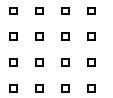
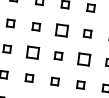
part: (65, 36) -> (62, 29), size x1.6
part: (39, 62) -> (32, 52), size x1.6
part: (91, 62) -> (84, 59), size x1.6

